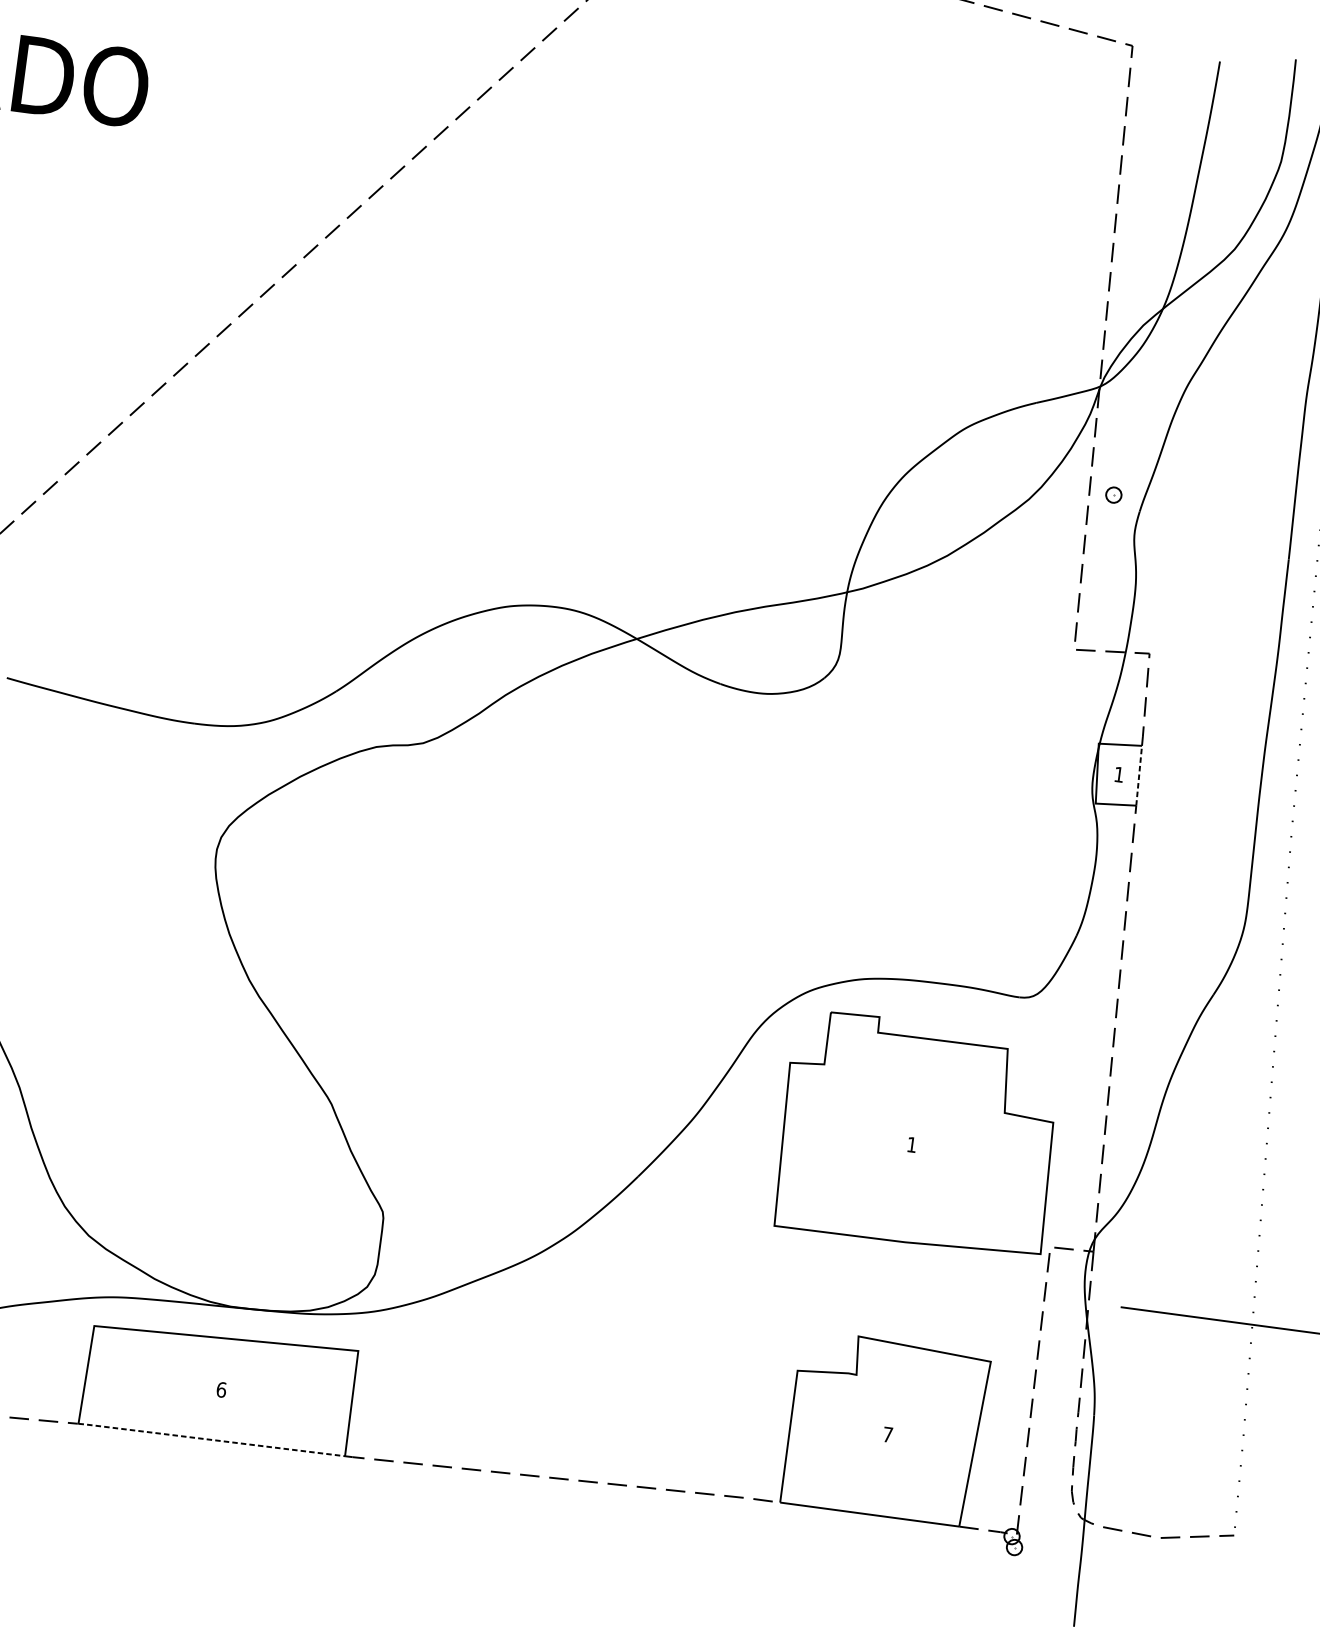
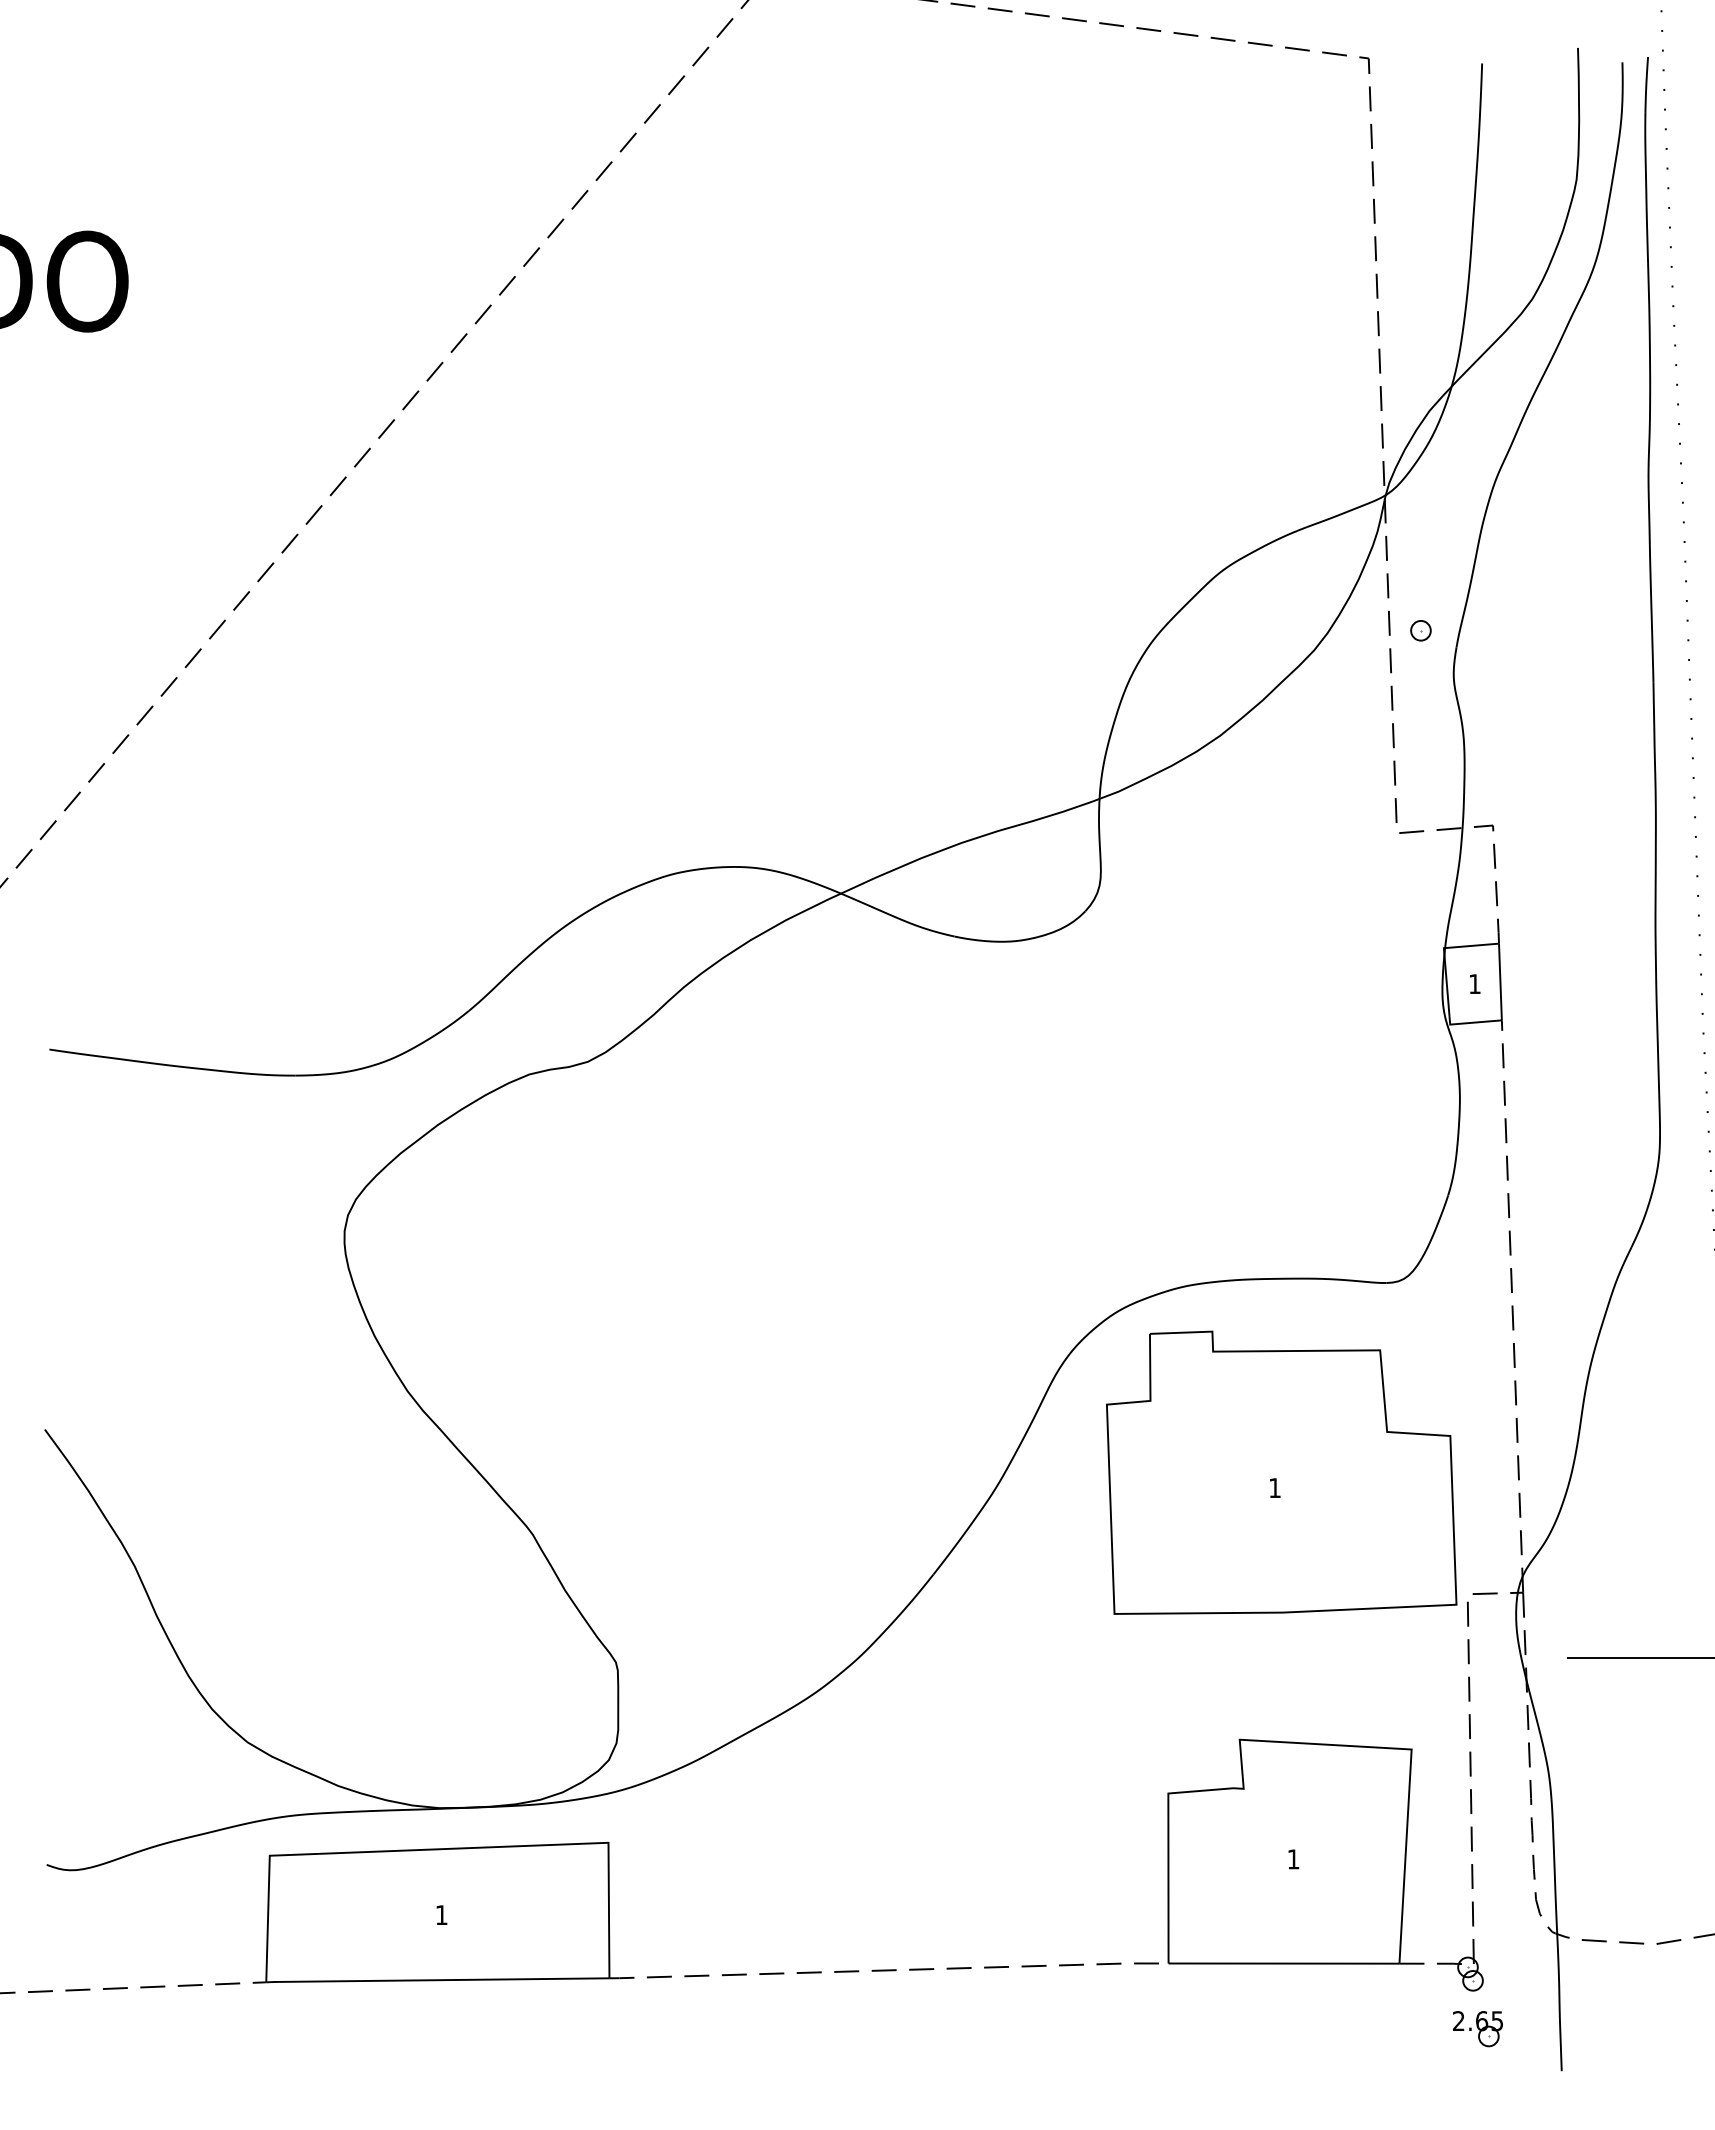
line: (1139, 775) -> (1500, 981), dashed -> solid
text: (221, 1390) -> (441, 1915), 6 -> 1
text: (887, 1434) -> (1293, 1859), 7 -> 1
line: (211, 1440) -> (437, 1980), dashed -> solid
part: (1012, 1585) -> (1477, 2029), added

